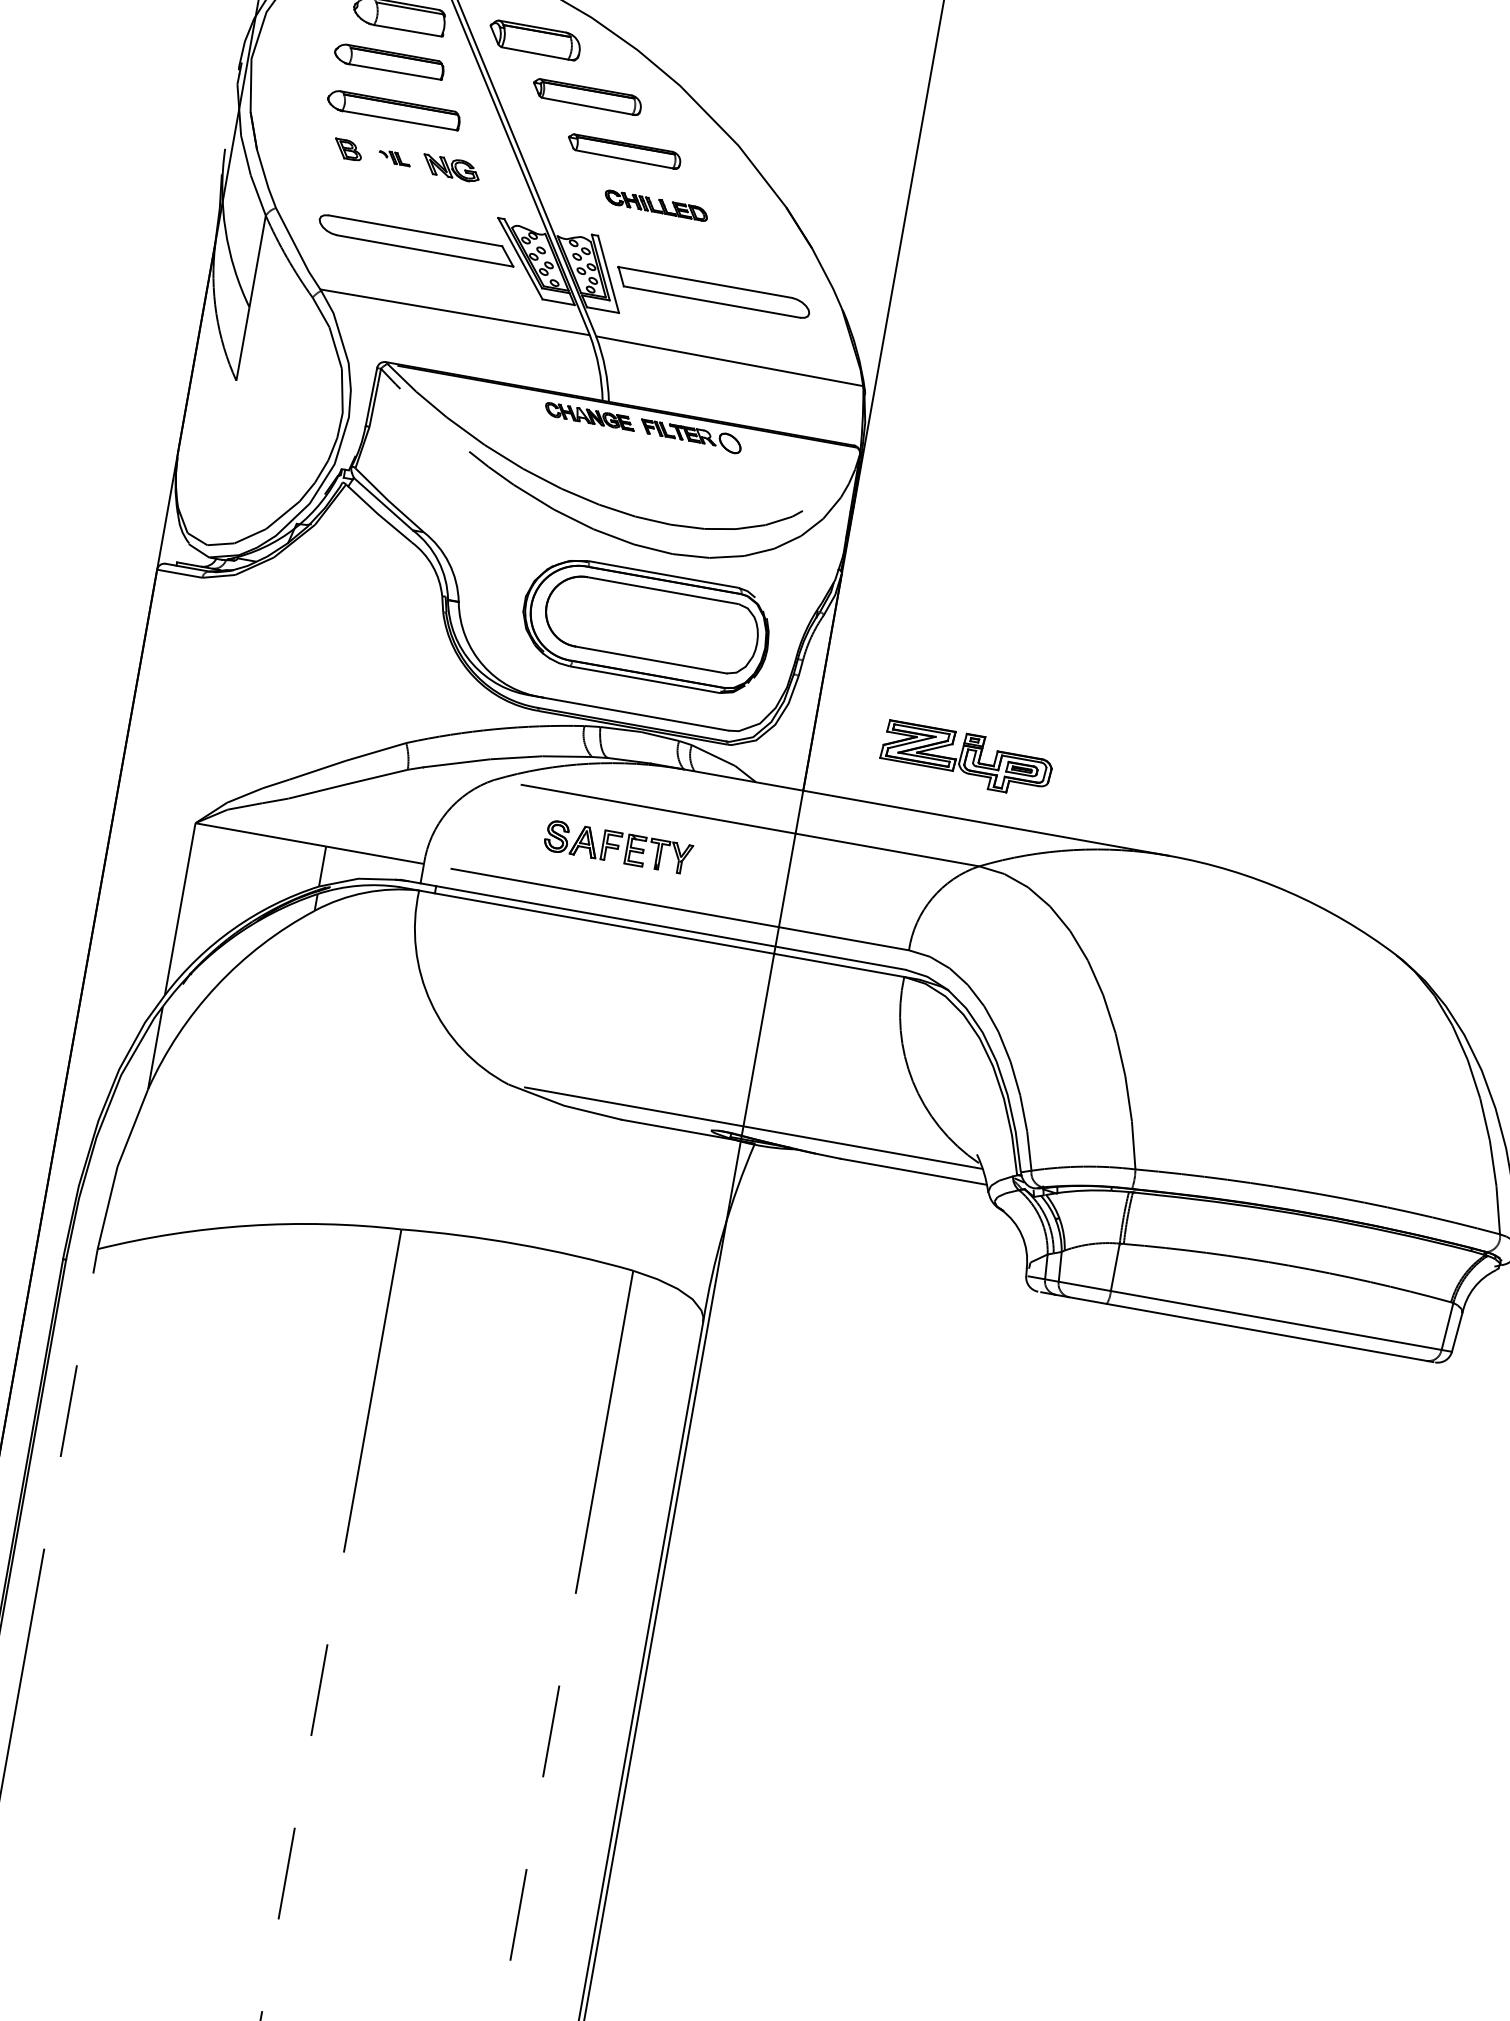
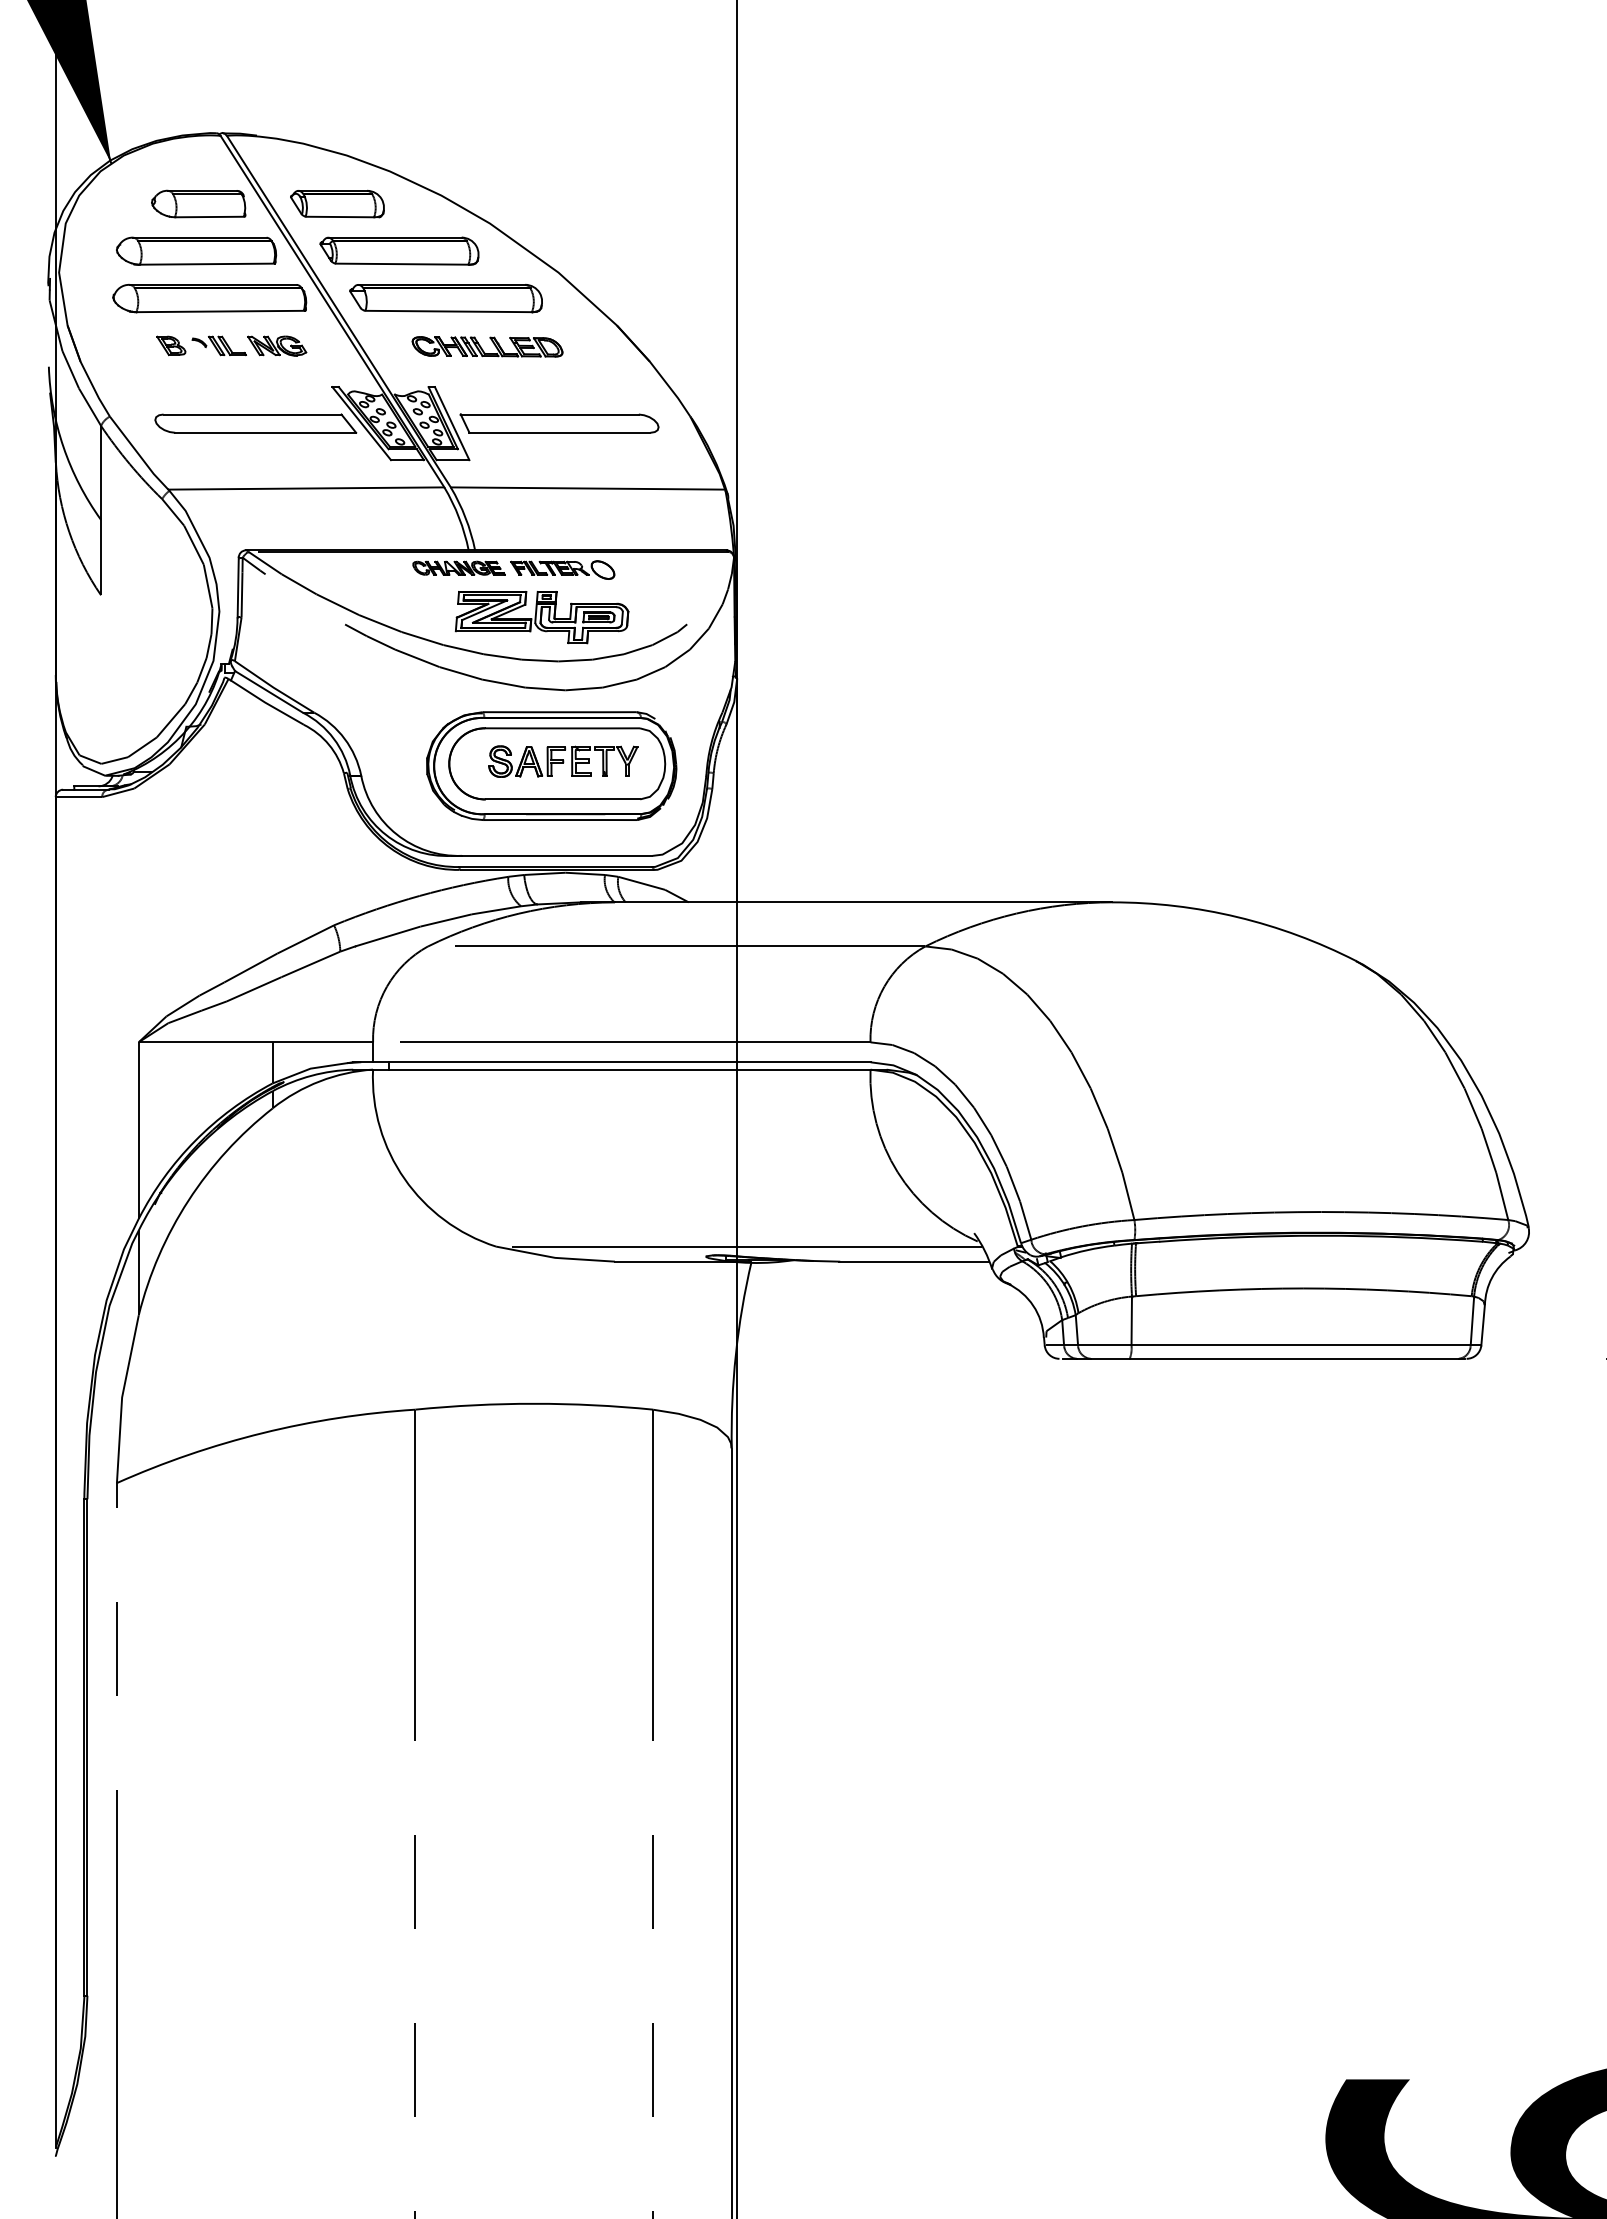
part: (389, 61) -> (196, 250), size x1.43
part: (587, 96) -> (399, 250), size x1.43
part: (393, 110) -> (209, 298), size x1.43
part: (623, 151) -> (445, 298), size x1.67
part: (394, 157) -> (218, 345), size x1.67
part: (656, 205) -> (487, 346), size x1.43
part: (966, 759) -> (541, 617), moved
part: (618, 847) -> (563, 761), moved

